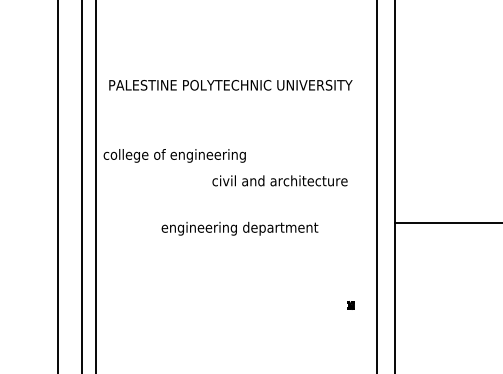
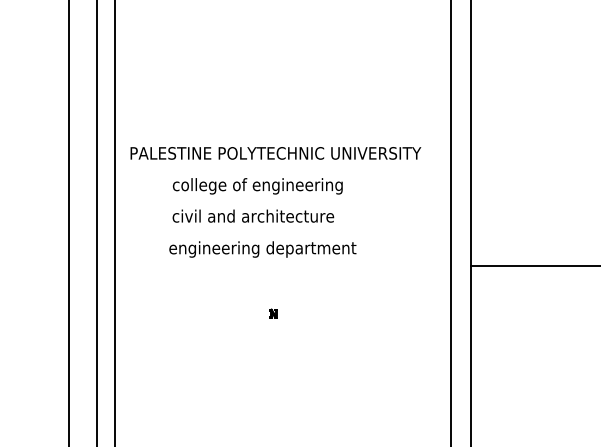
text: (230, 85) -> (275, 153), moved
text: (174, 155) -> (257, 185), moved
text: (279, 180) -> (252, 215), moved
text: (239, 228) -> (262, 249), moved
part: (350, 305) -> (273, 313), moved

